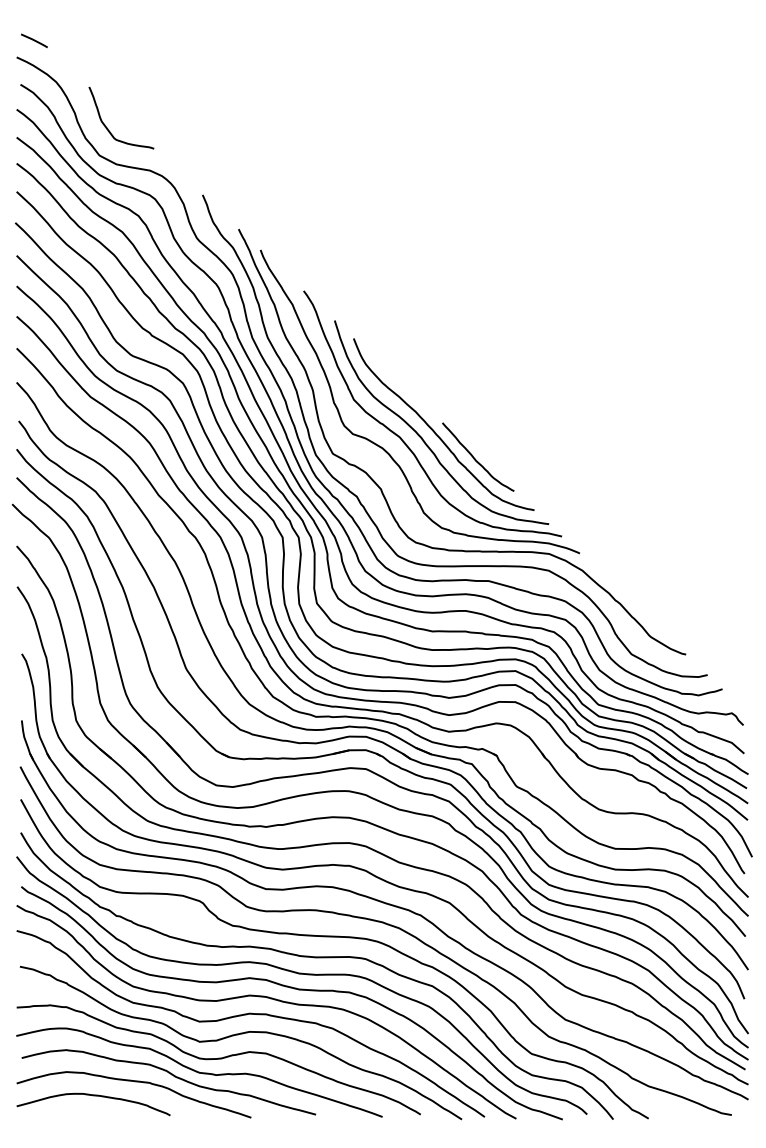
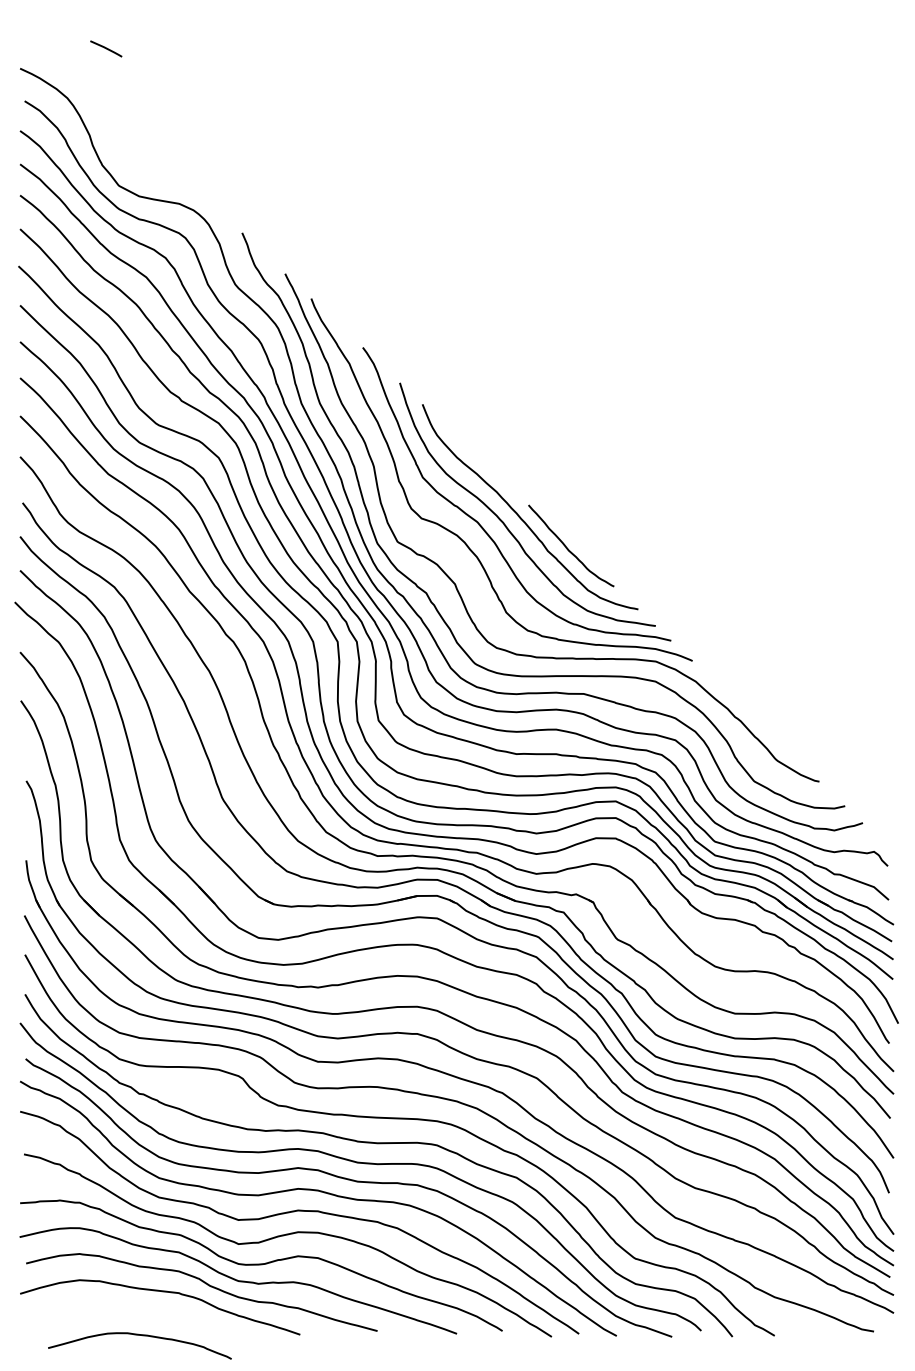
line: (34, 40) -> (106, 48), moved
curve: (107, 127) -> (128, 152), removed
curve: (95, 1096) -> (142, 1336), moved

